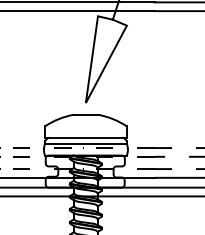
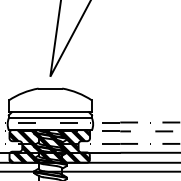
hatch: (84, 171) -> (48, 146), added

